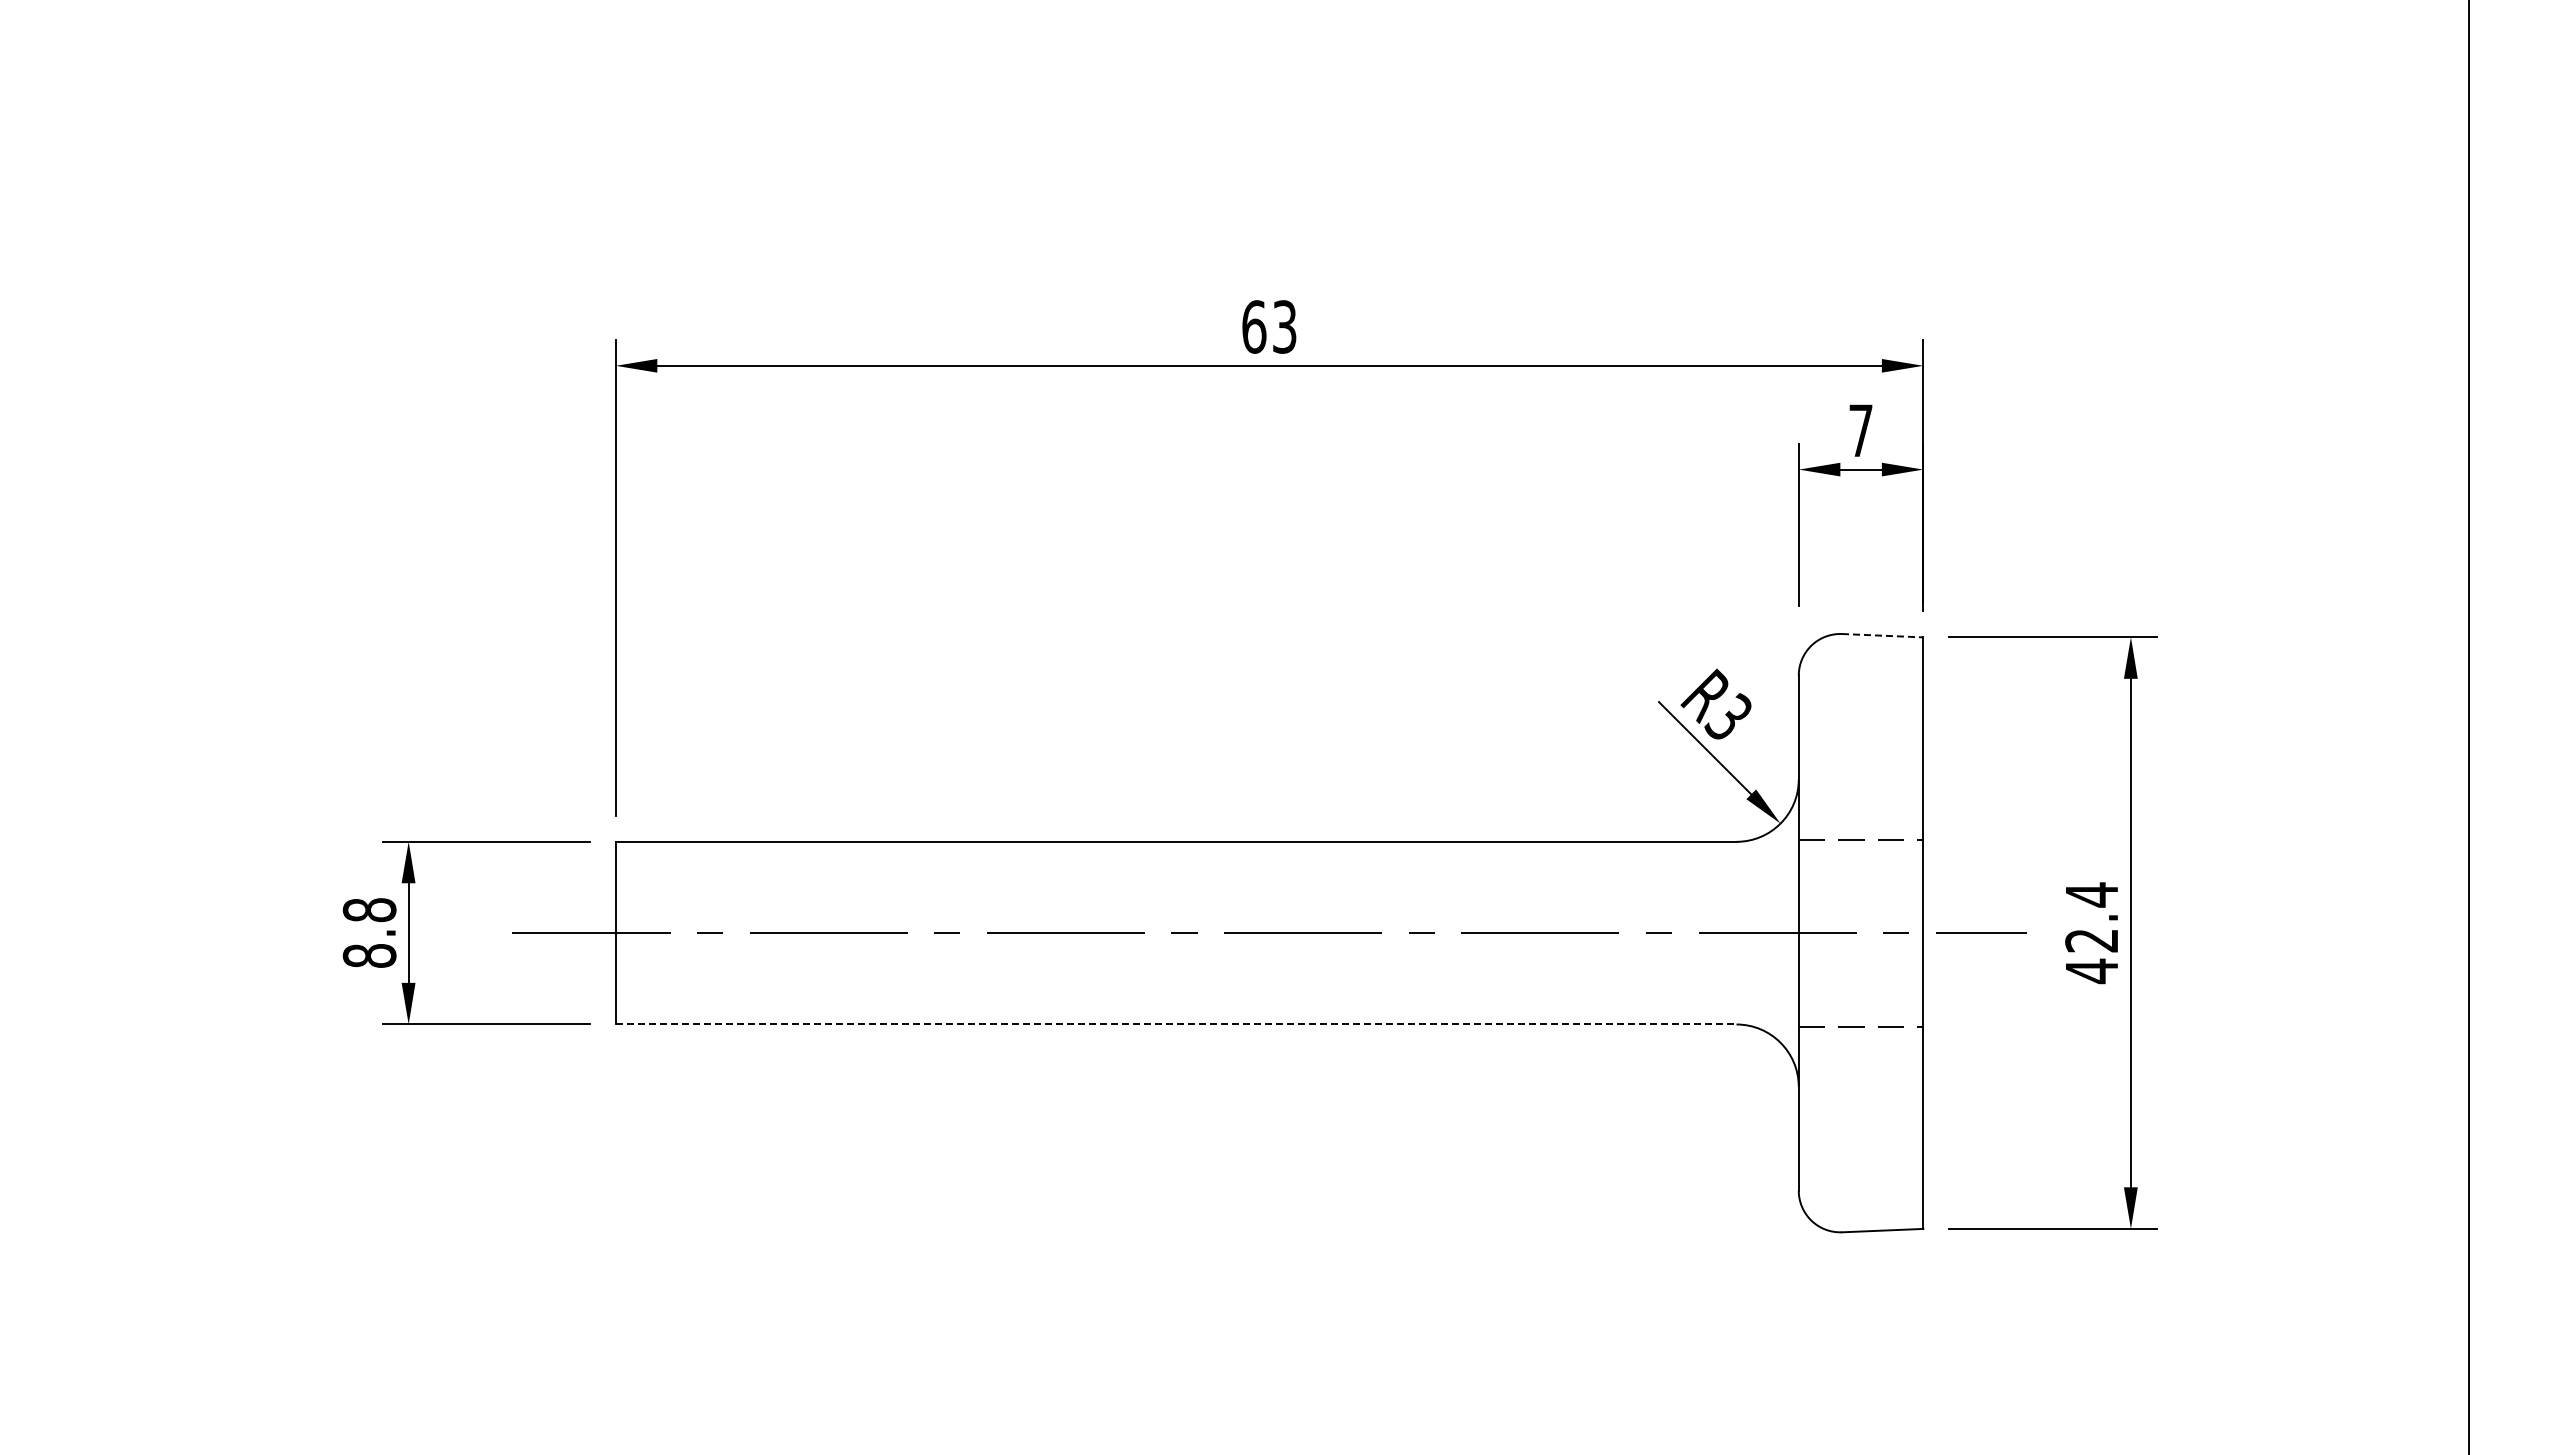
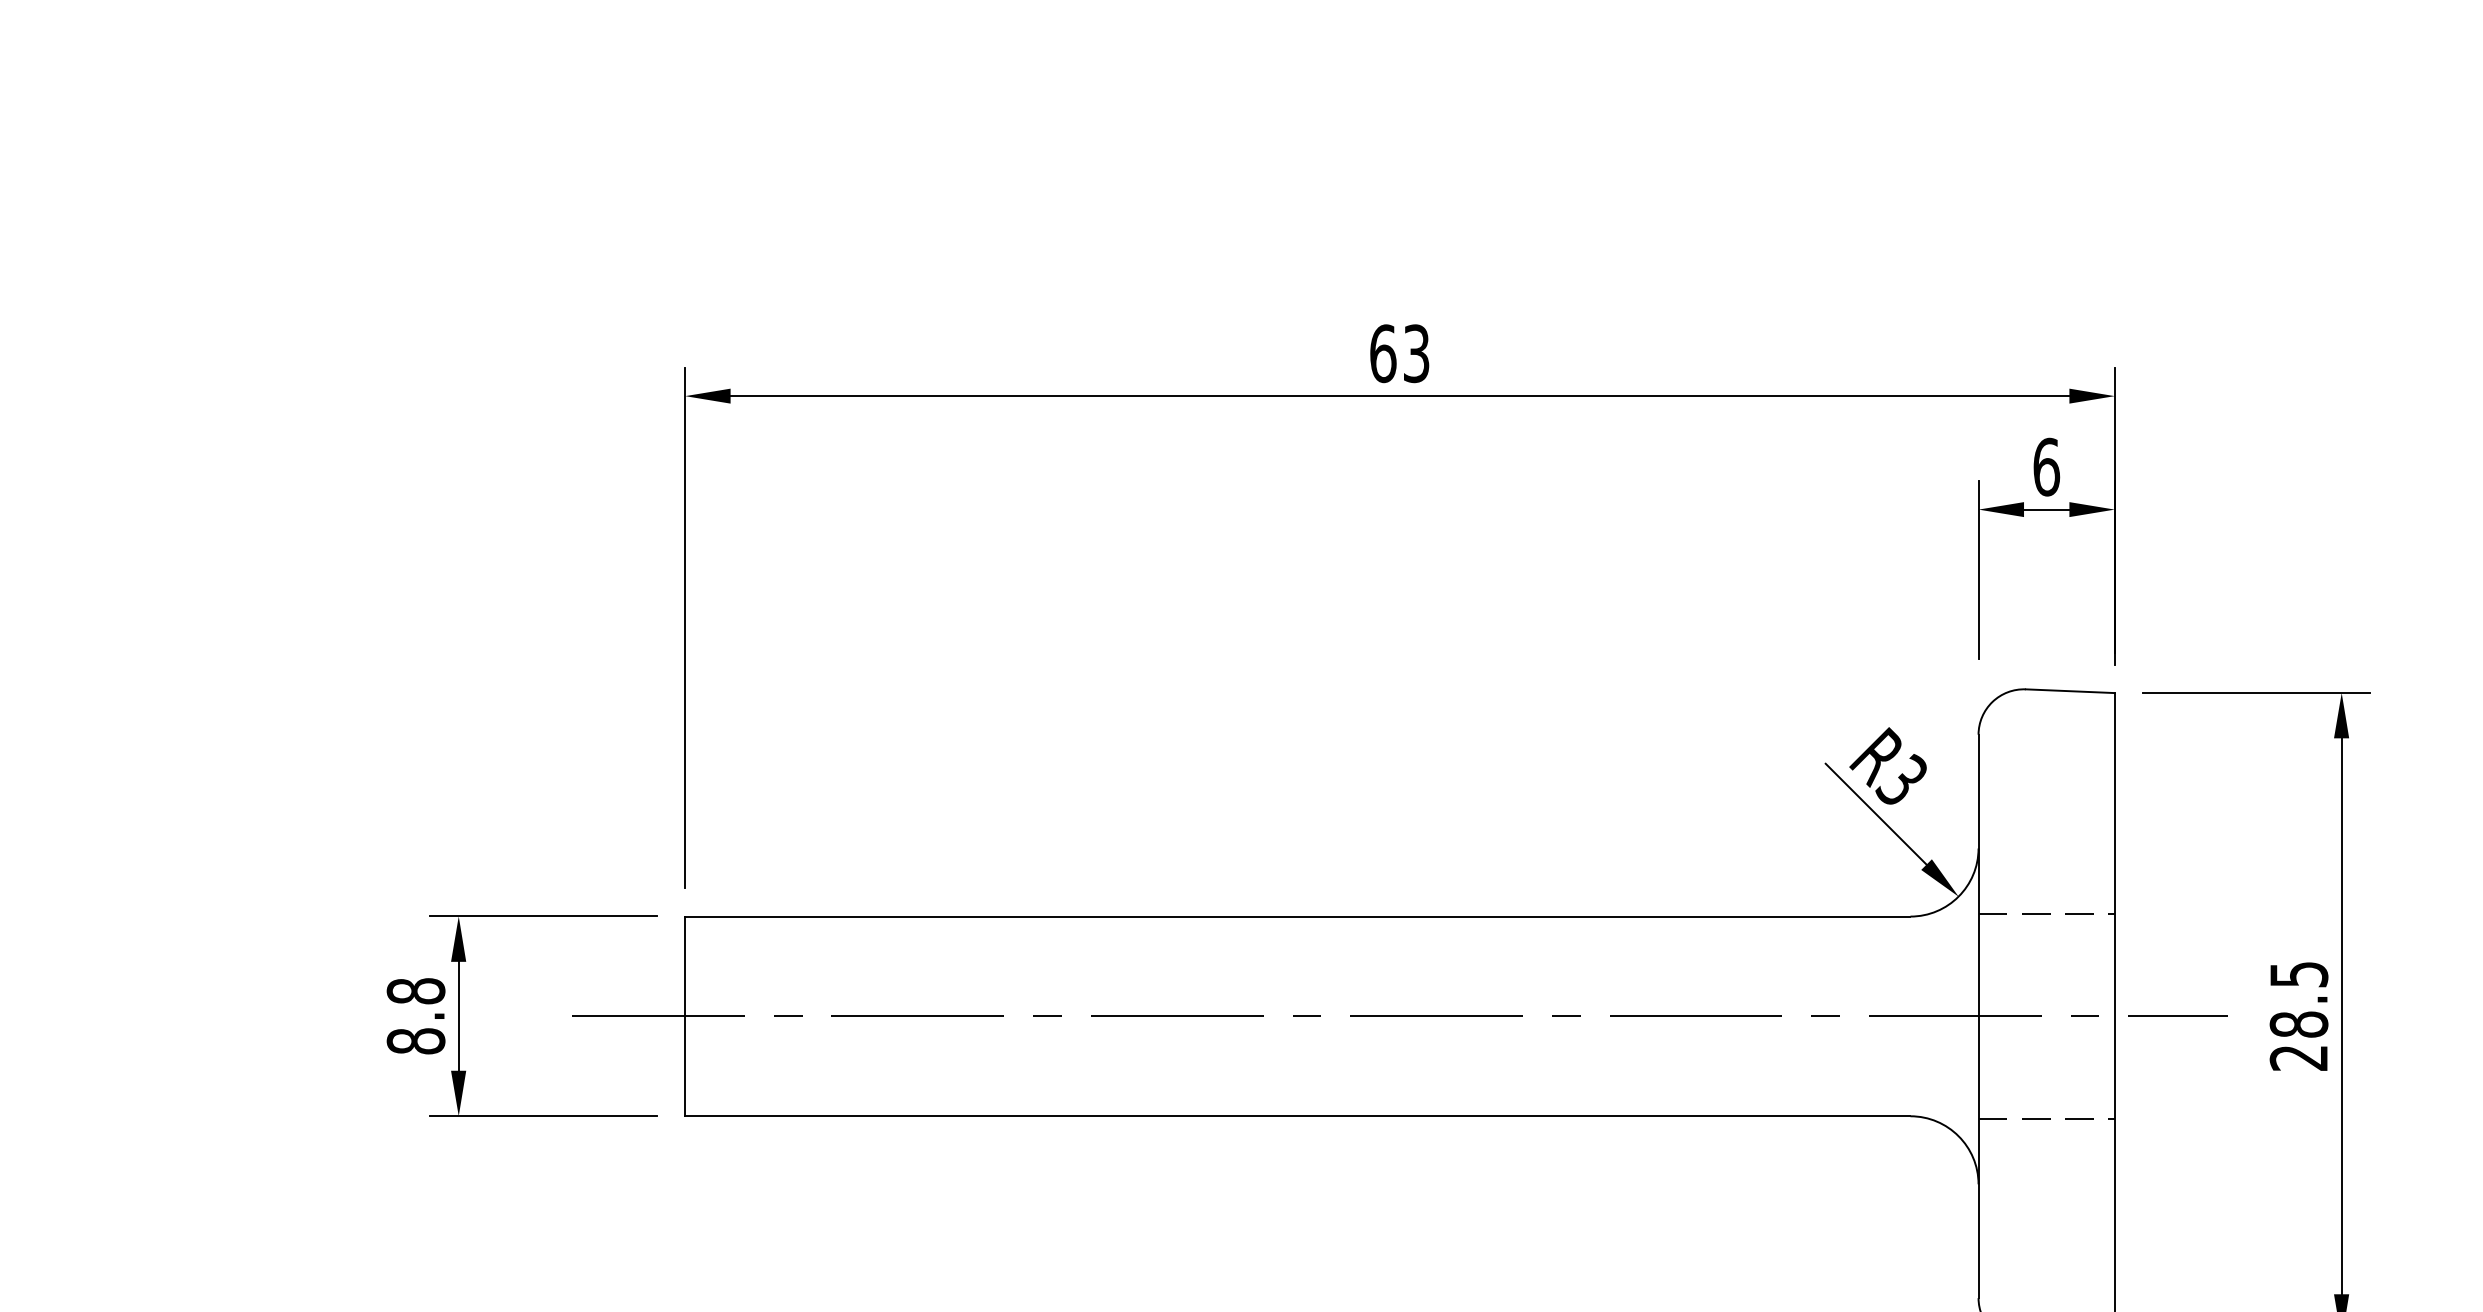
text: (1861, 430) -> (2047, 466), 7 -> 6
line: (1882, 635) -> (2070, 690), dashed -> solid
text: (2091, 933) -> (2298, 1016), 42.4 -> 28.5
line: (1176, 1024) -> (1298, 1116), dashed -> solid

